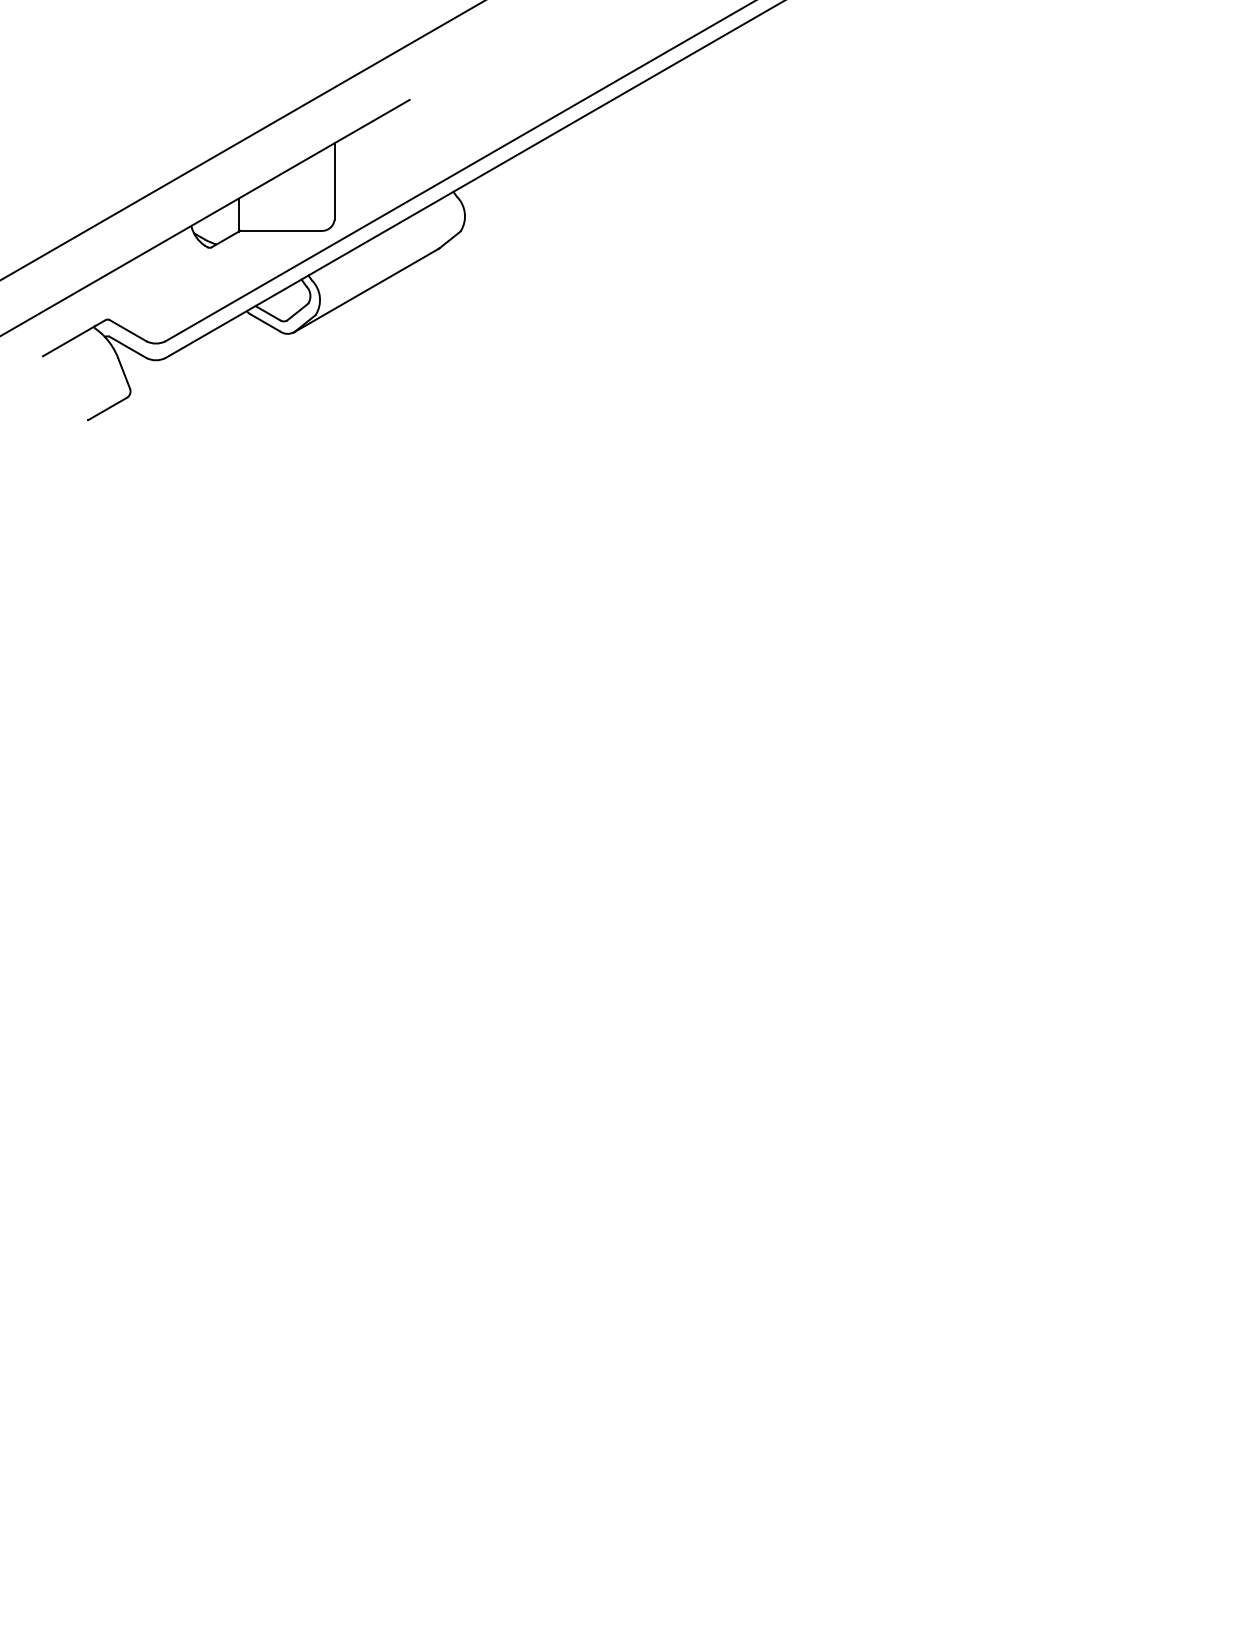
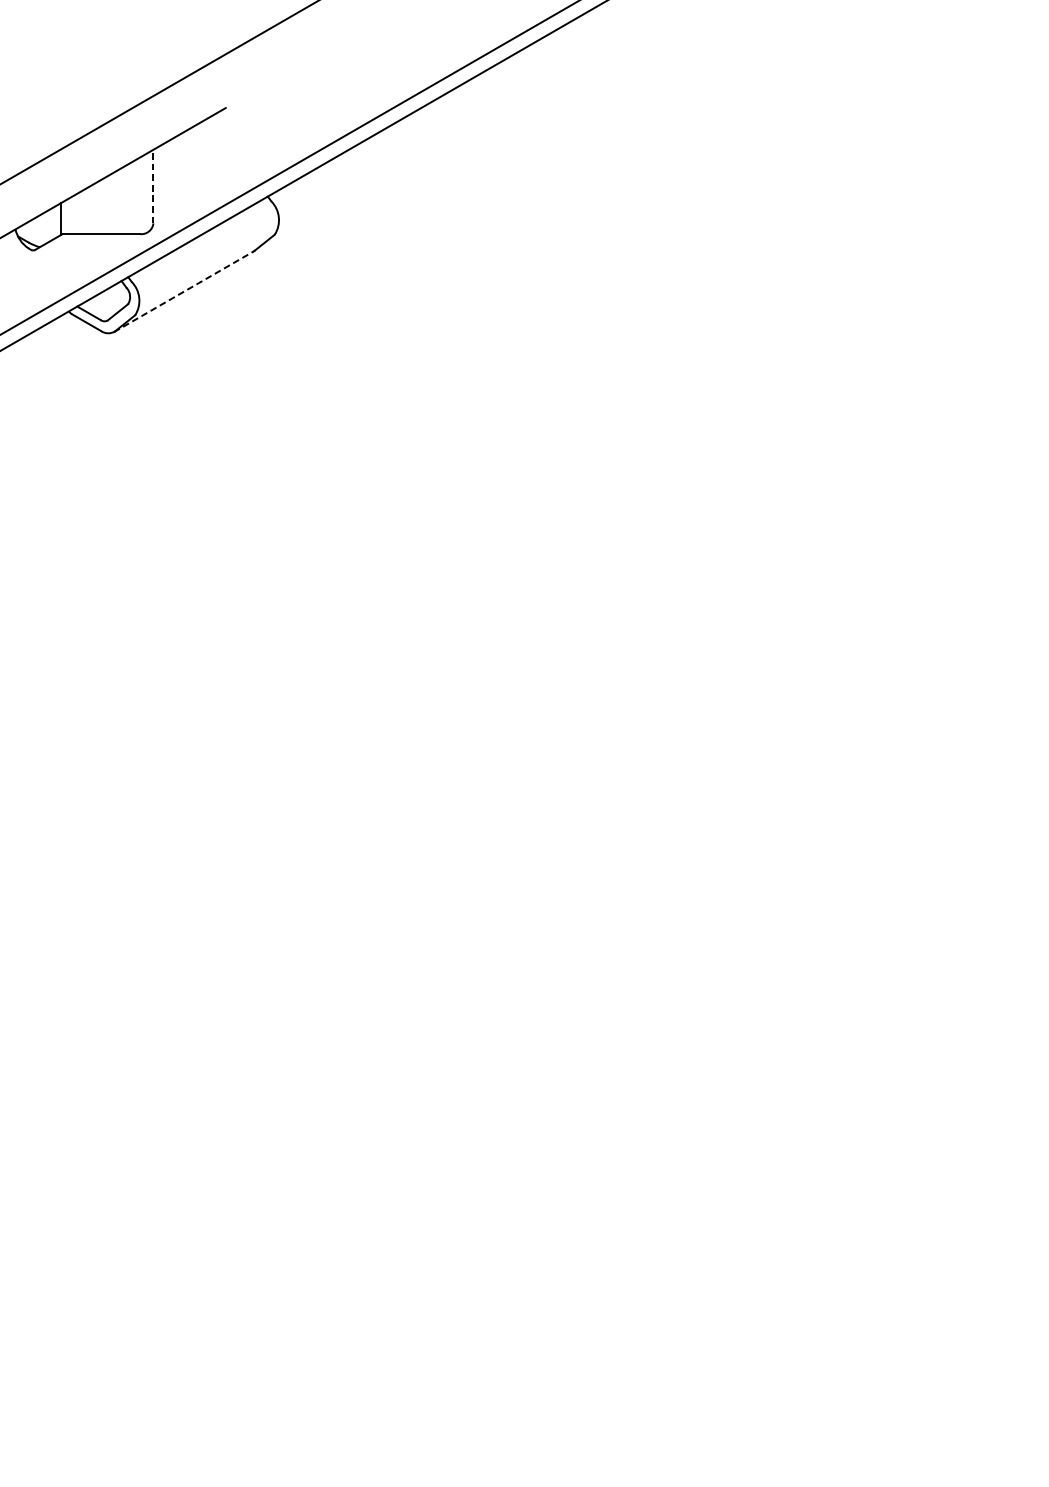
line: (334, 181) -> (153, 186), solid -> dashed
line: (366, 290) -> (184, 291), solid -> dashed

